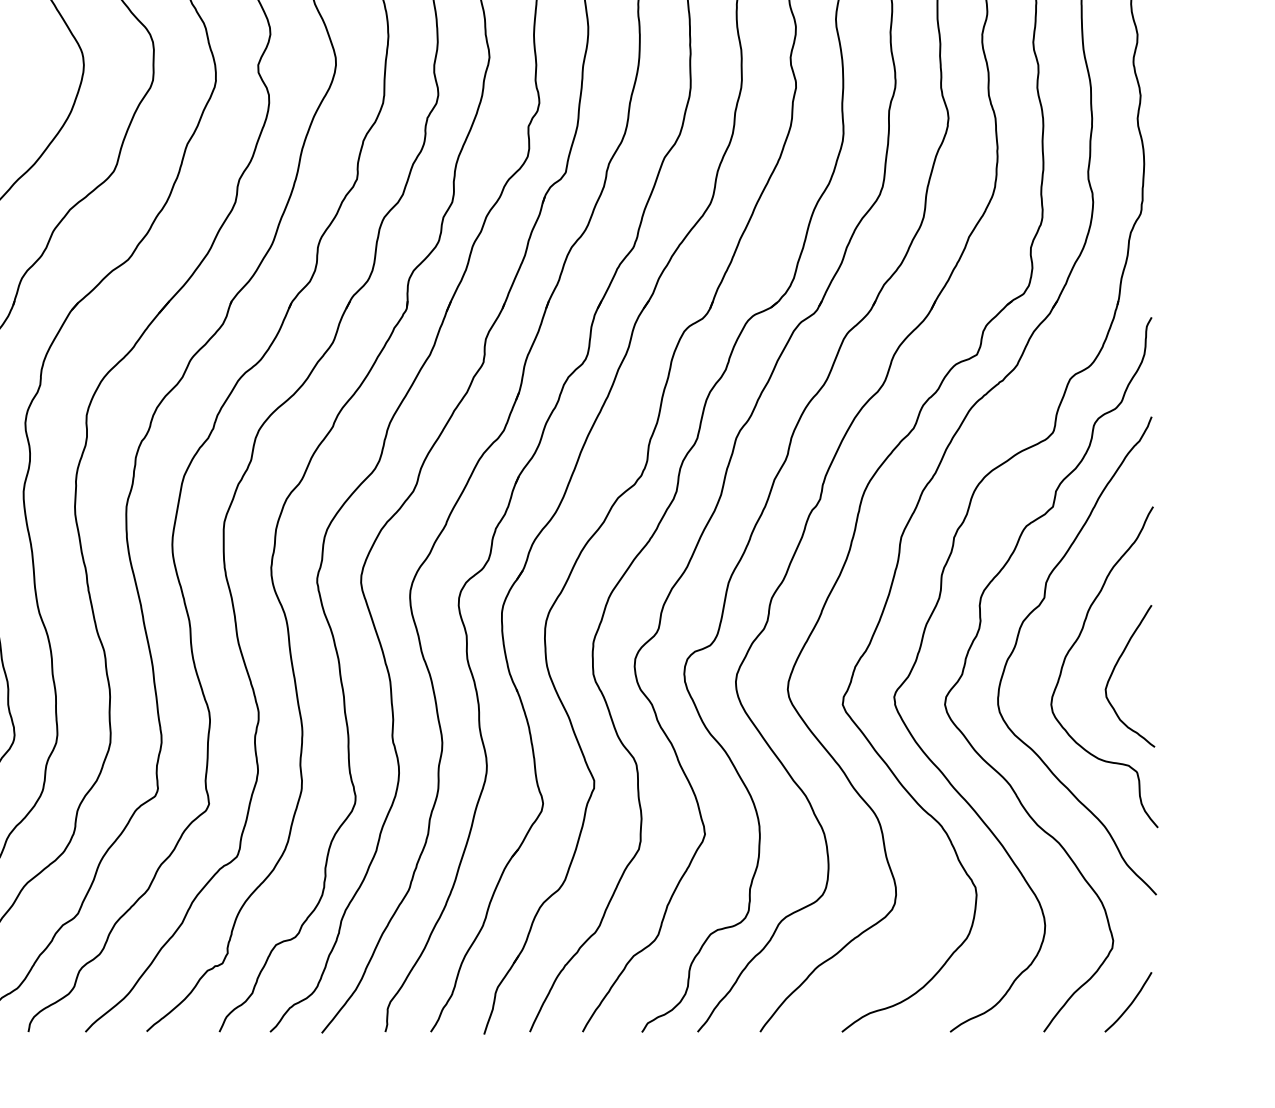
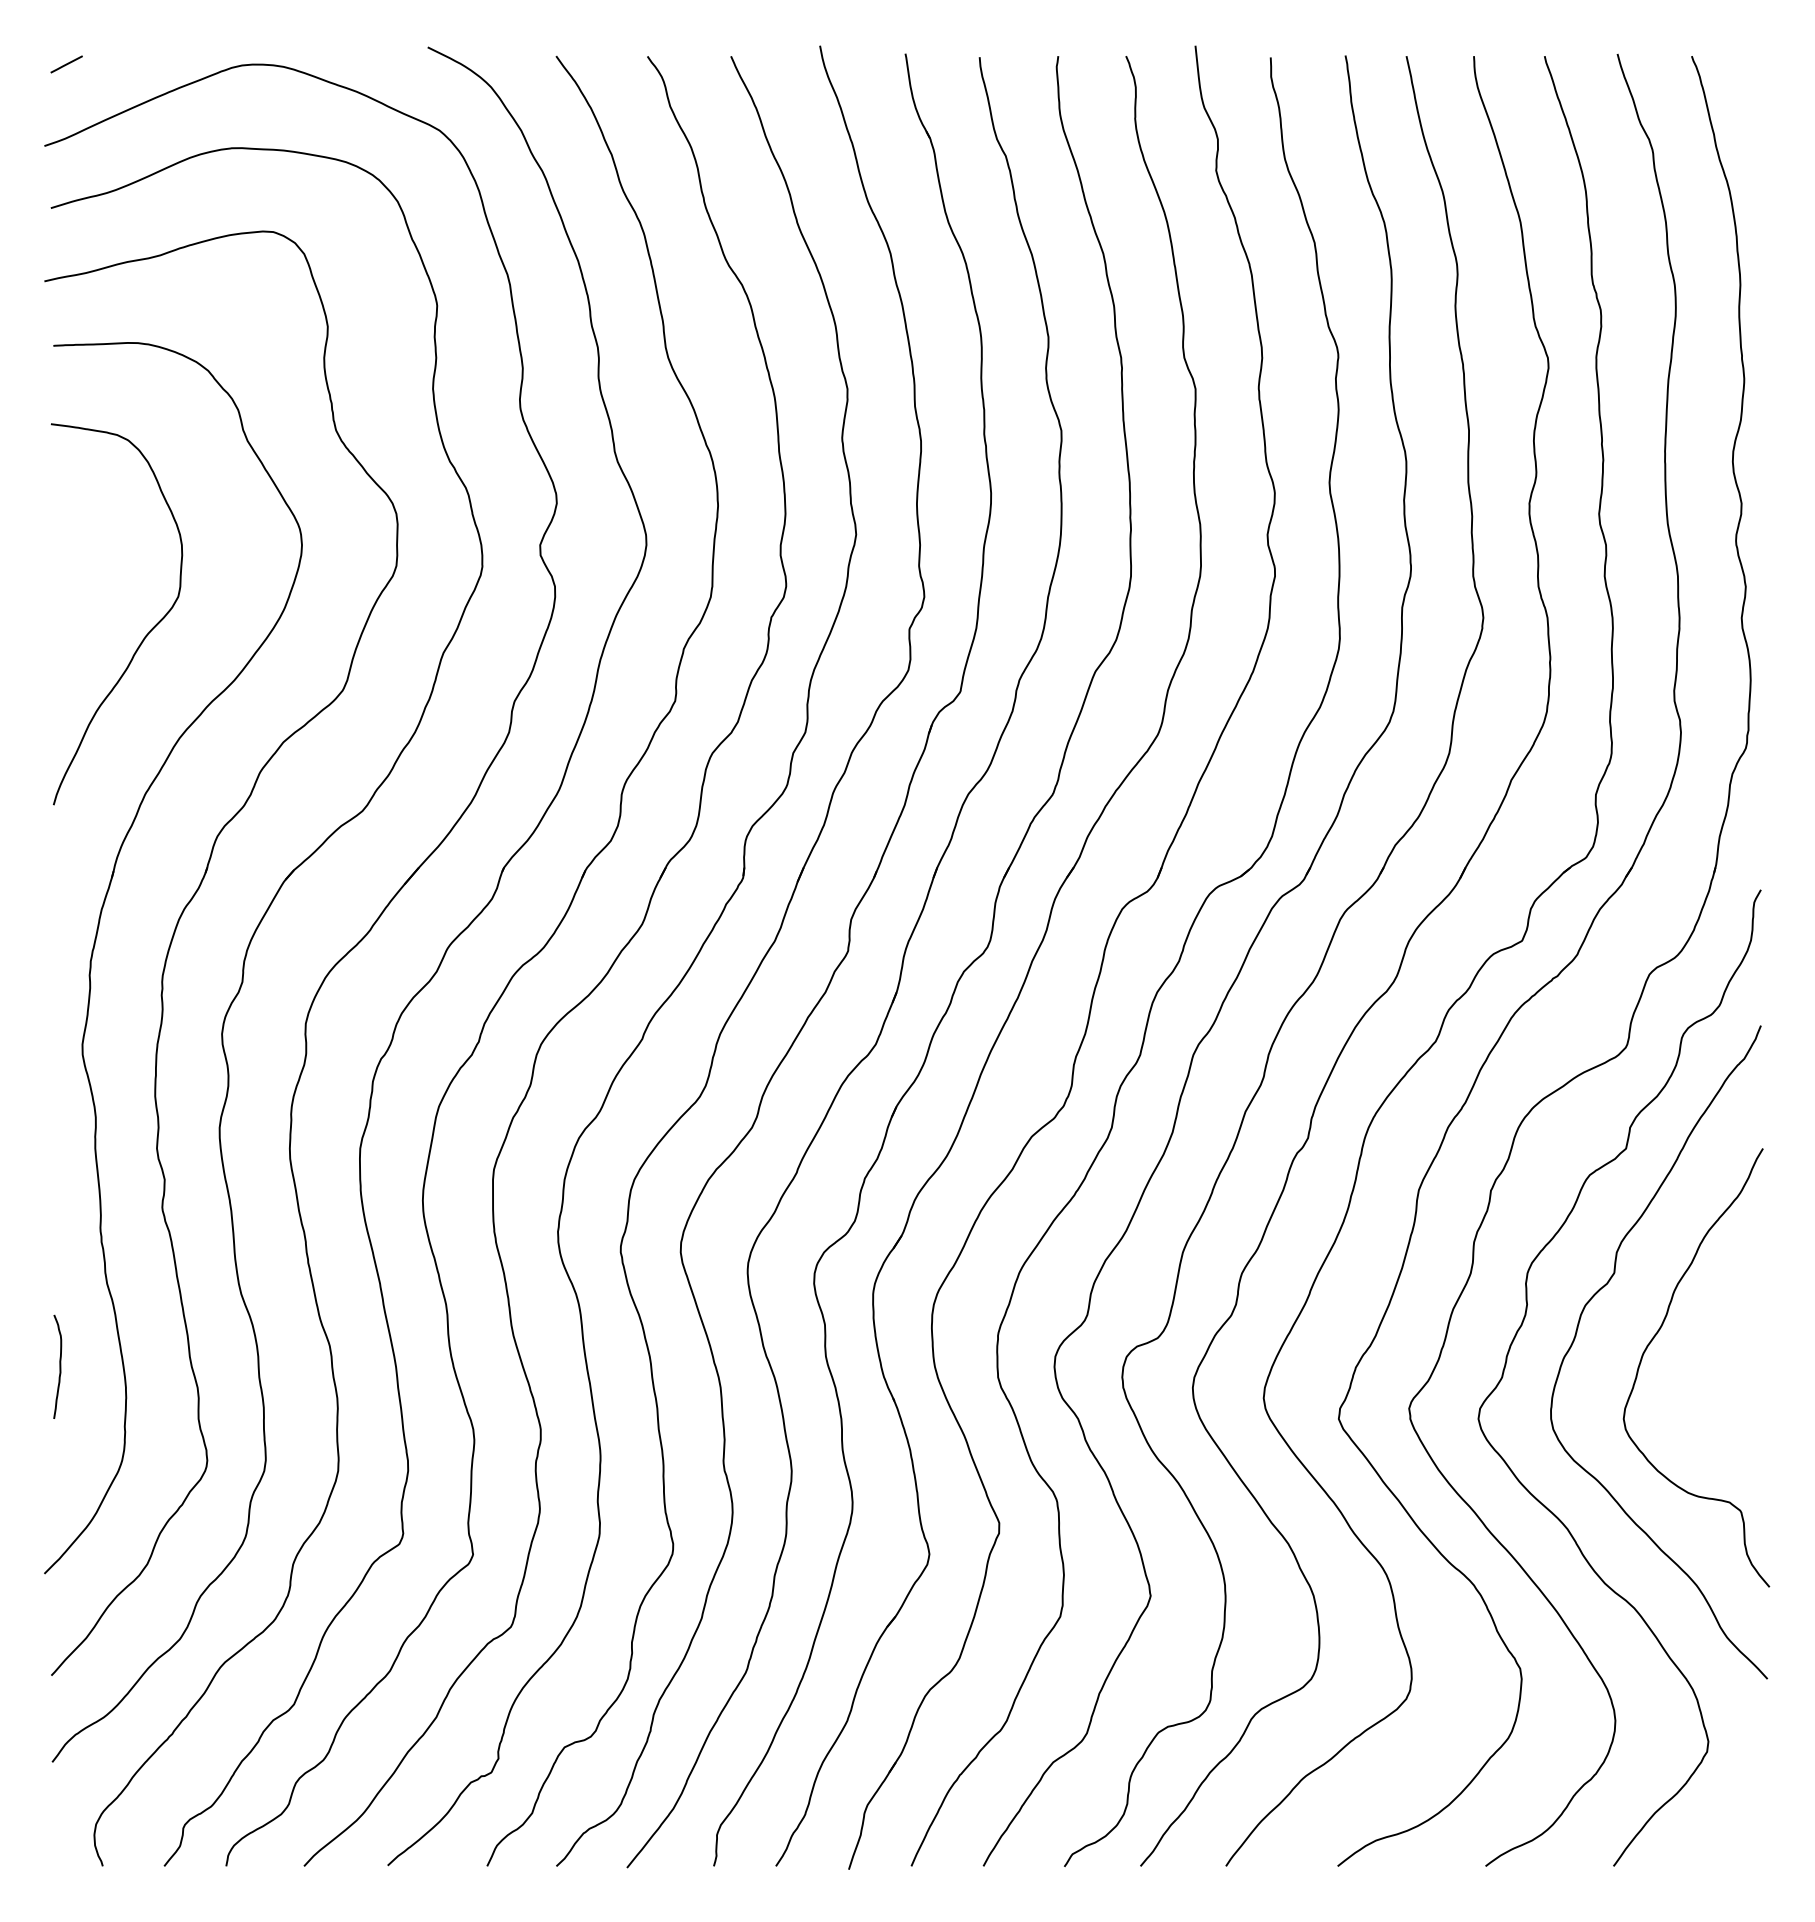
curve: (1115, 667) -> (1711, 1368), removed
curve: (1130, 1002) -> (1732, 1826), removed

